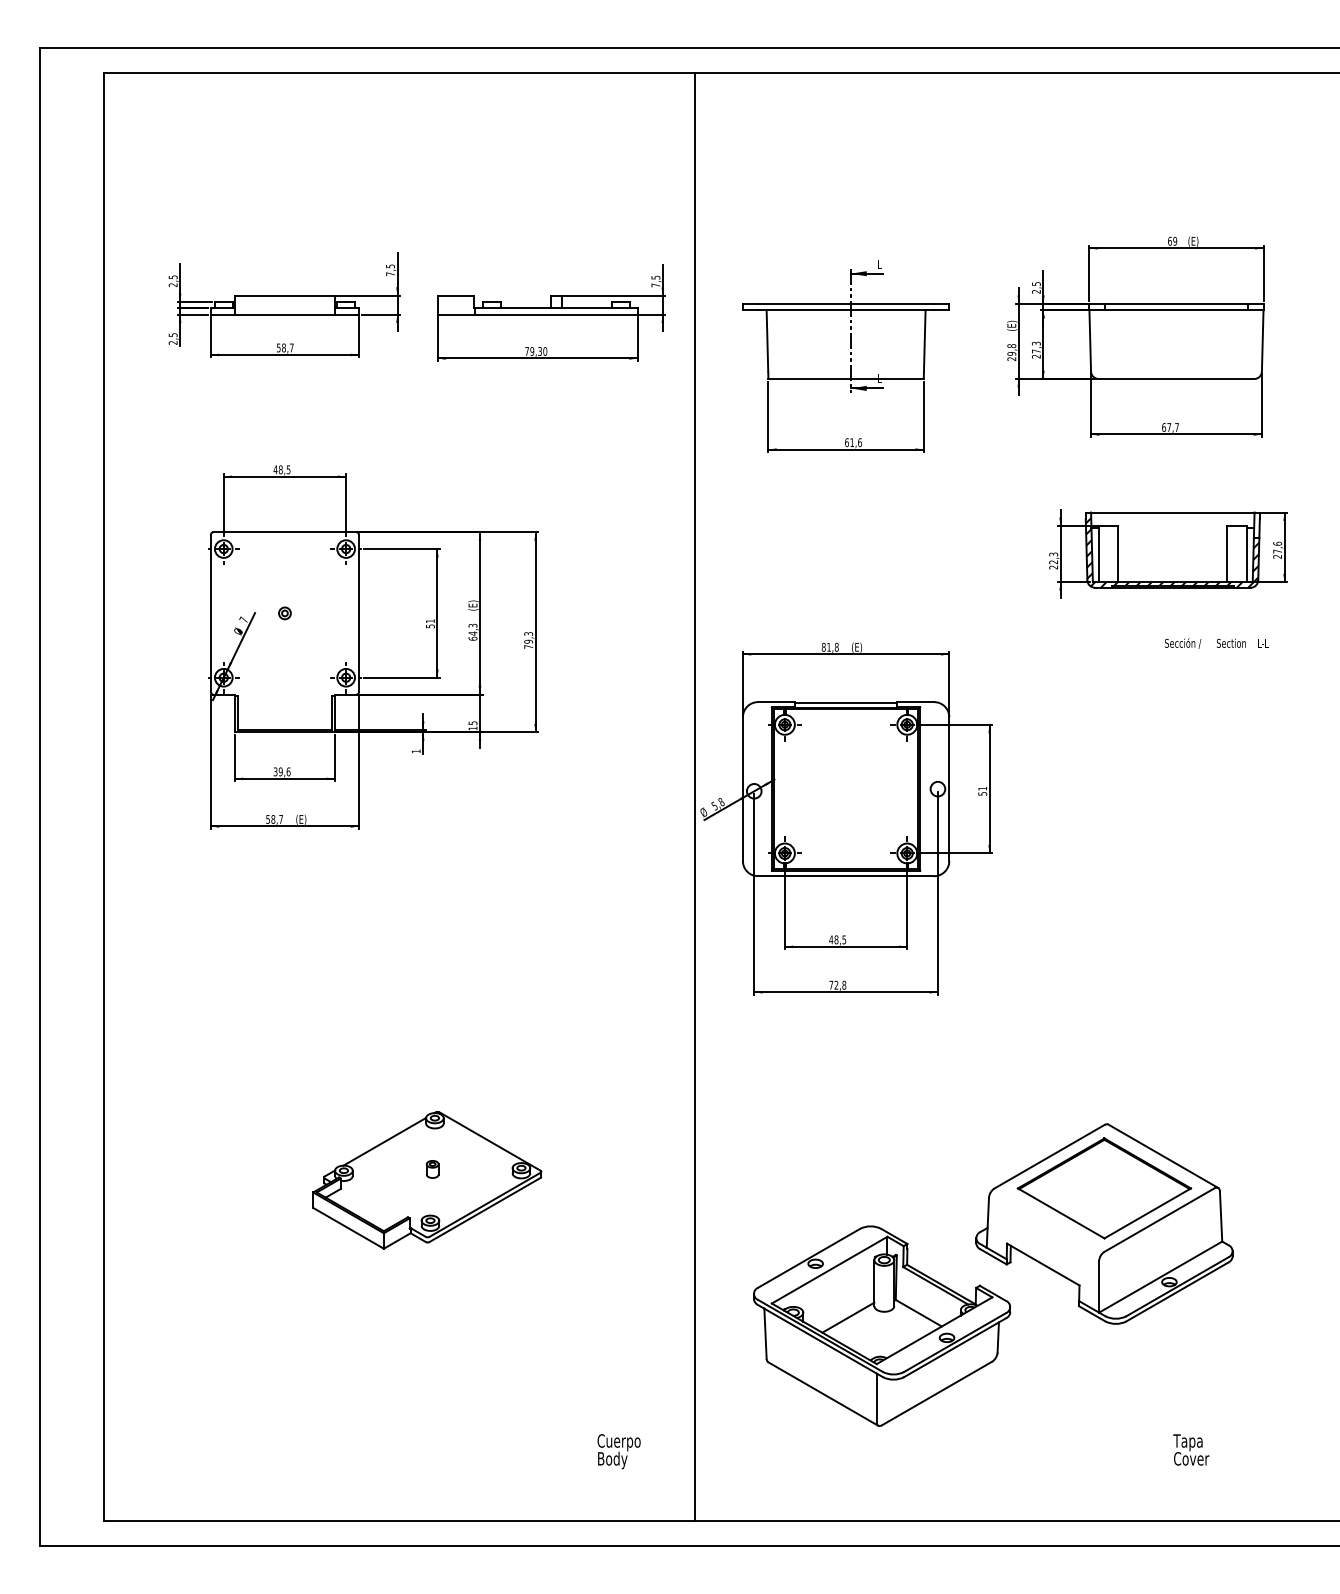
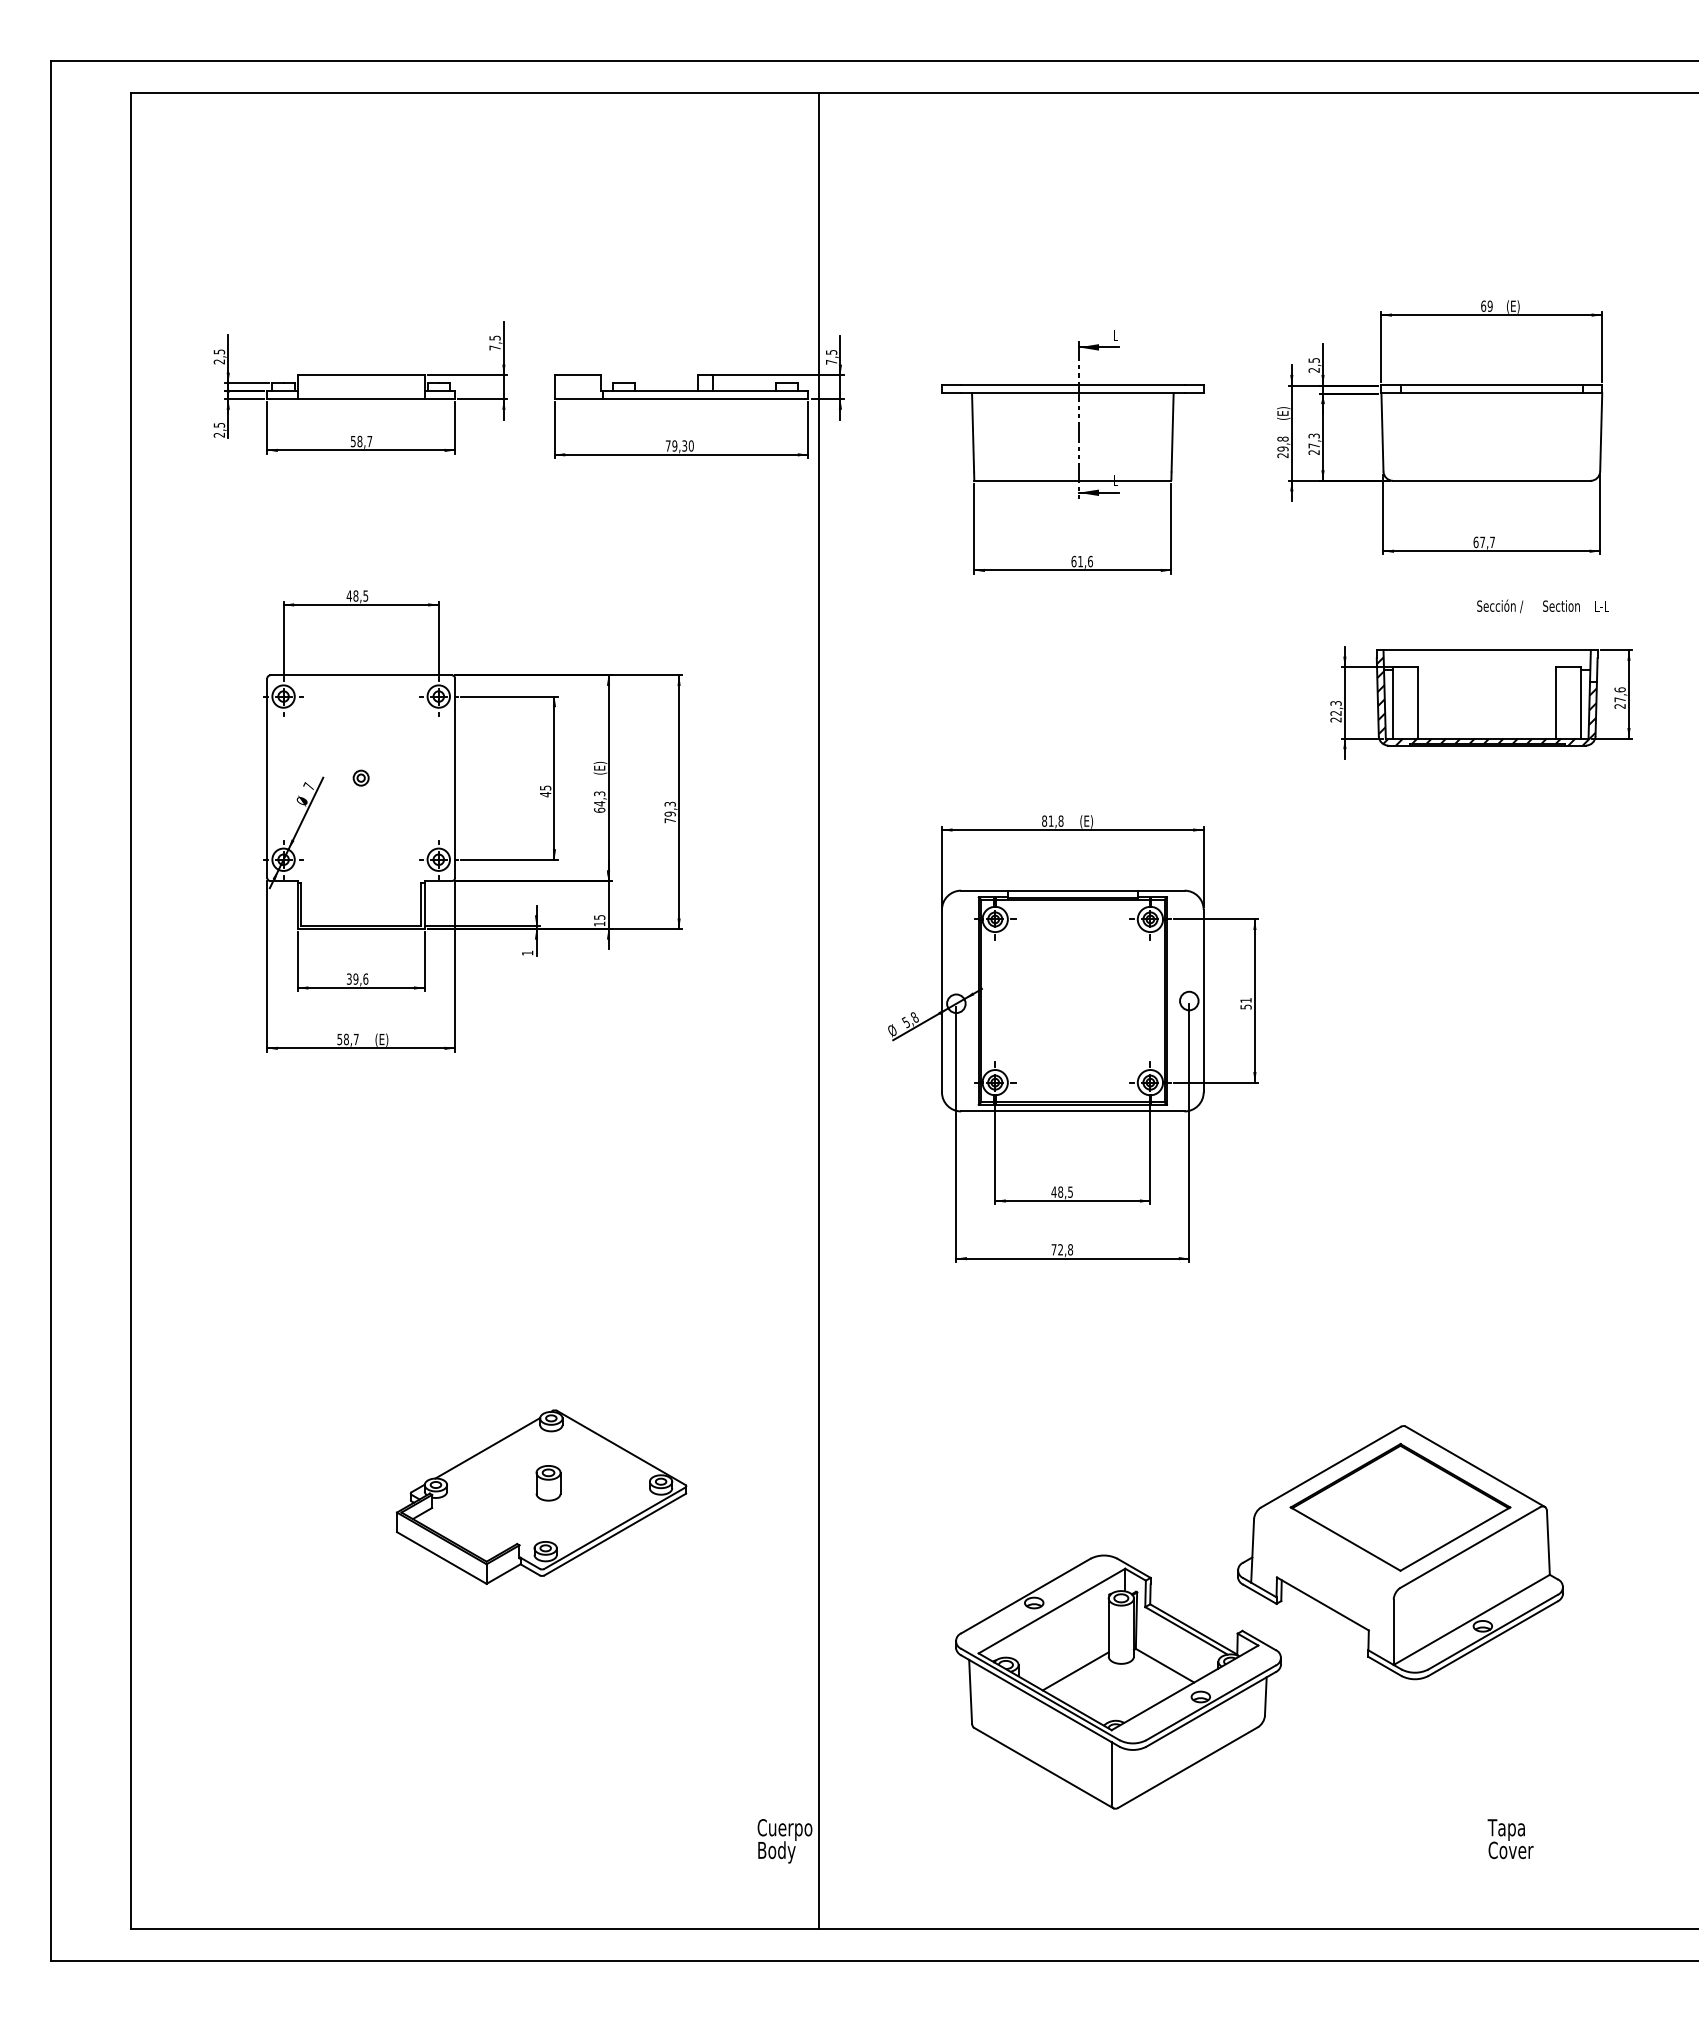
text: (430, 623) -> (545, 791), 51 -> 45
text: (1216, 643) -> (1542, 606), moved
line: (694, 796) -> (818, 1010), moved
part: (432, 1169) -> (548, 1483), size x1.6

